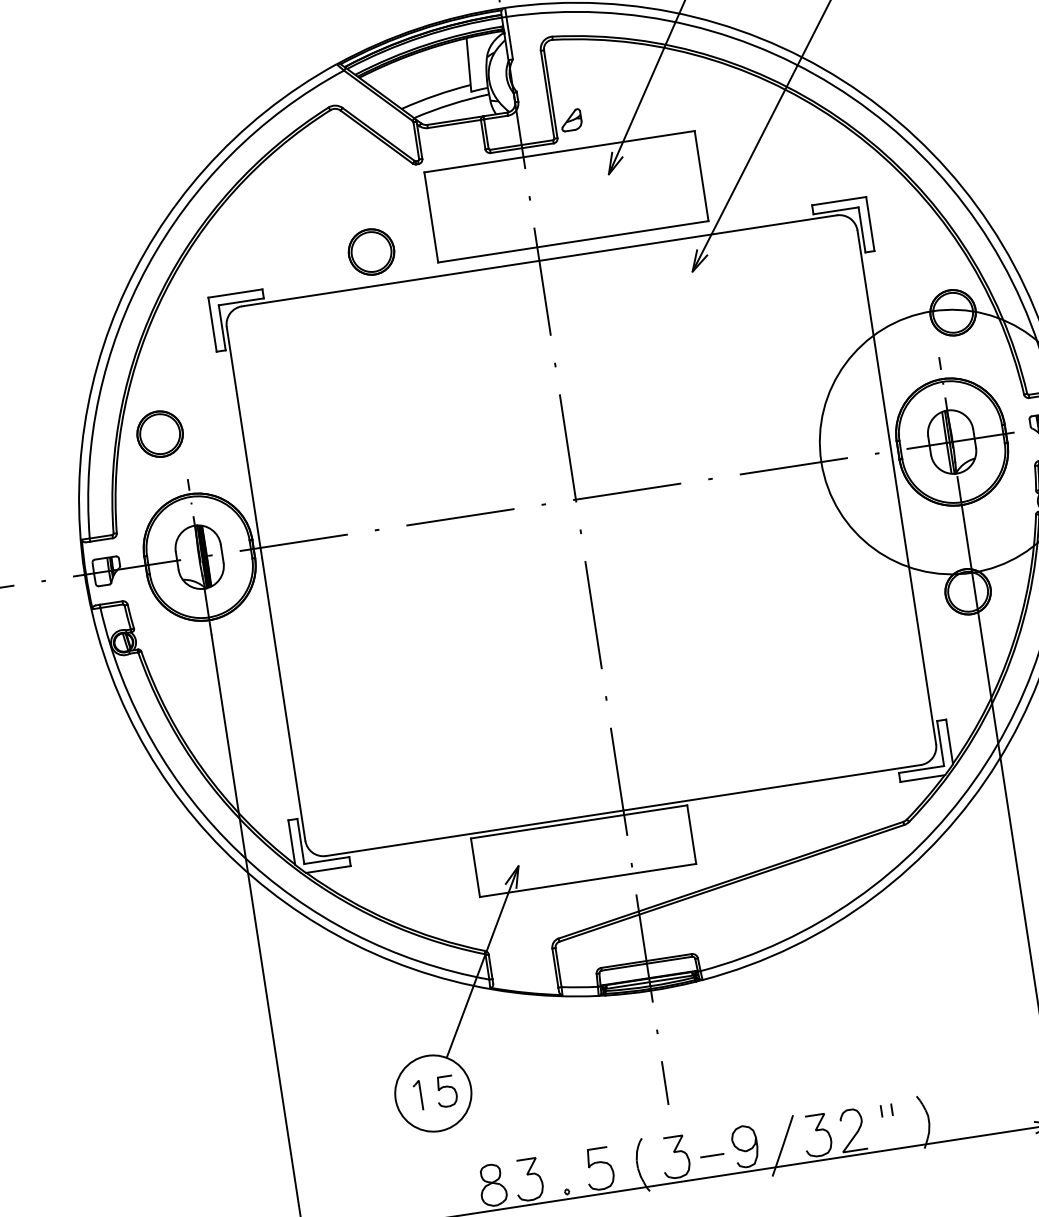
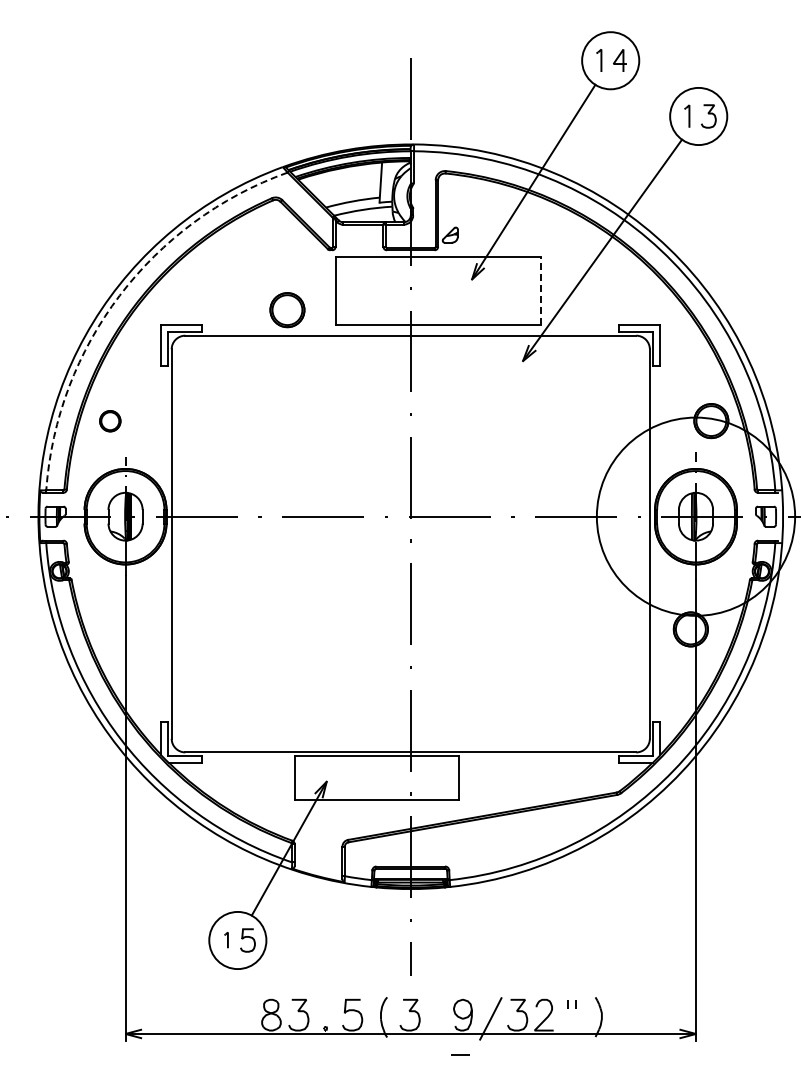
line: (701, 175) -> (540, 290), solid -> dashed
arc: (147, 266) -> (119, 295), solid -> dashed
part: (160, 434) -> (110, 421), size x0.6
part: (418, 1094) -> (226, 939), size x0.7
line: (712, 1154) -> (460, 1054), moved

